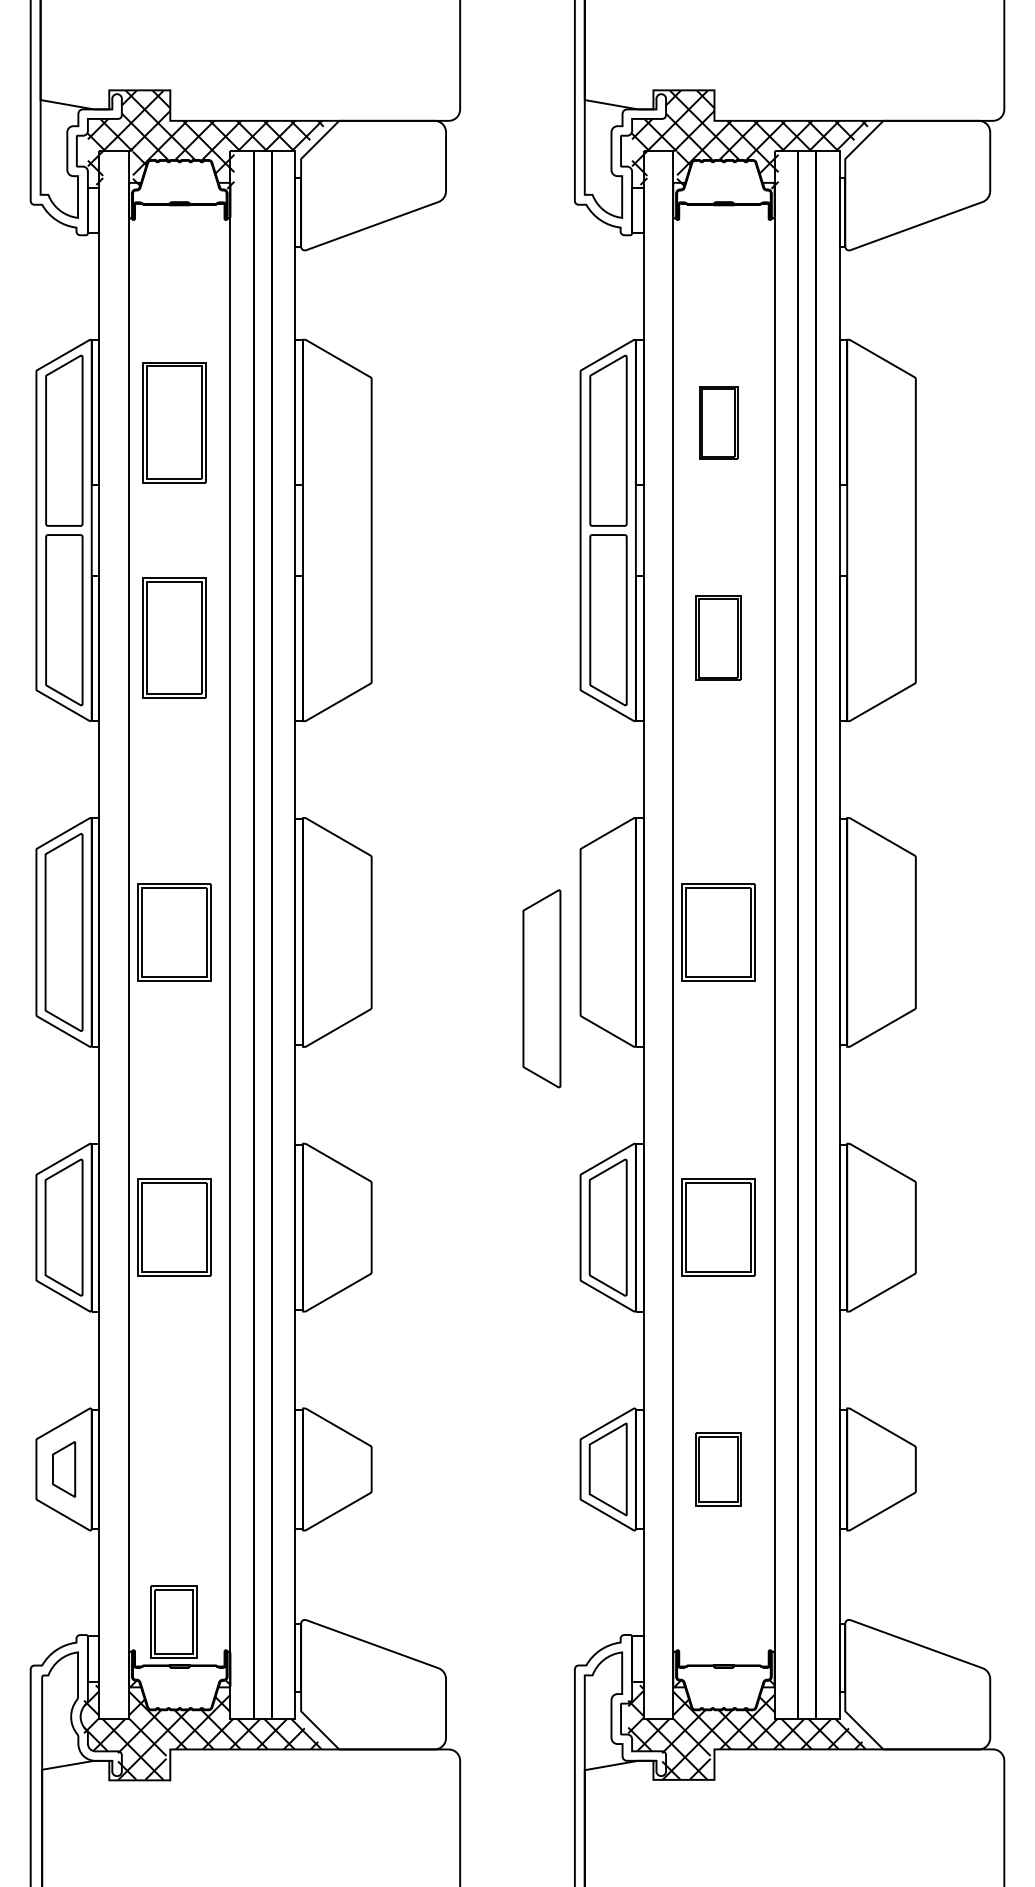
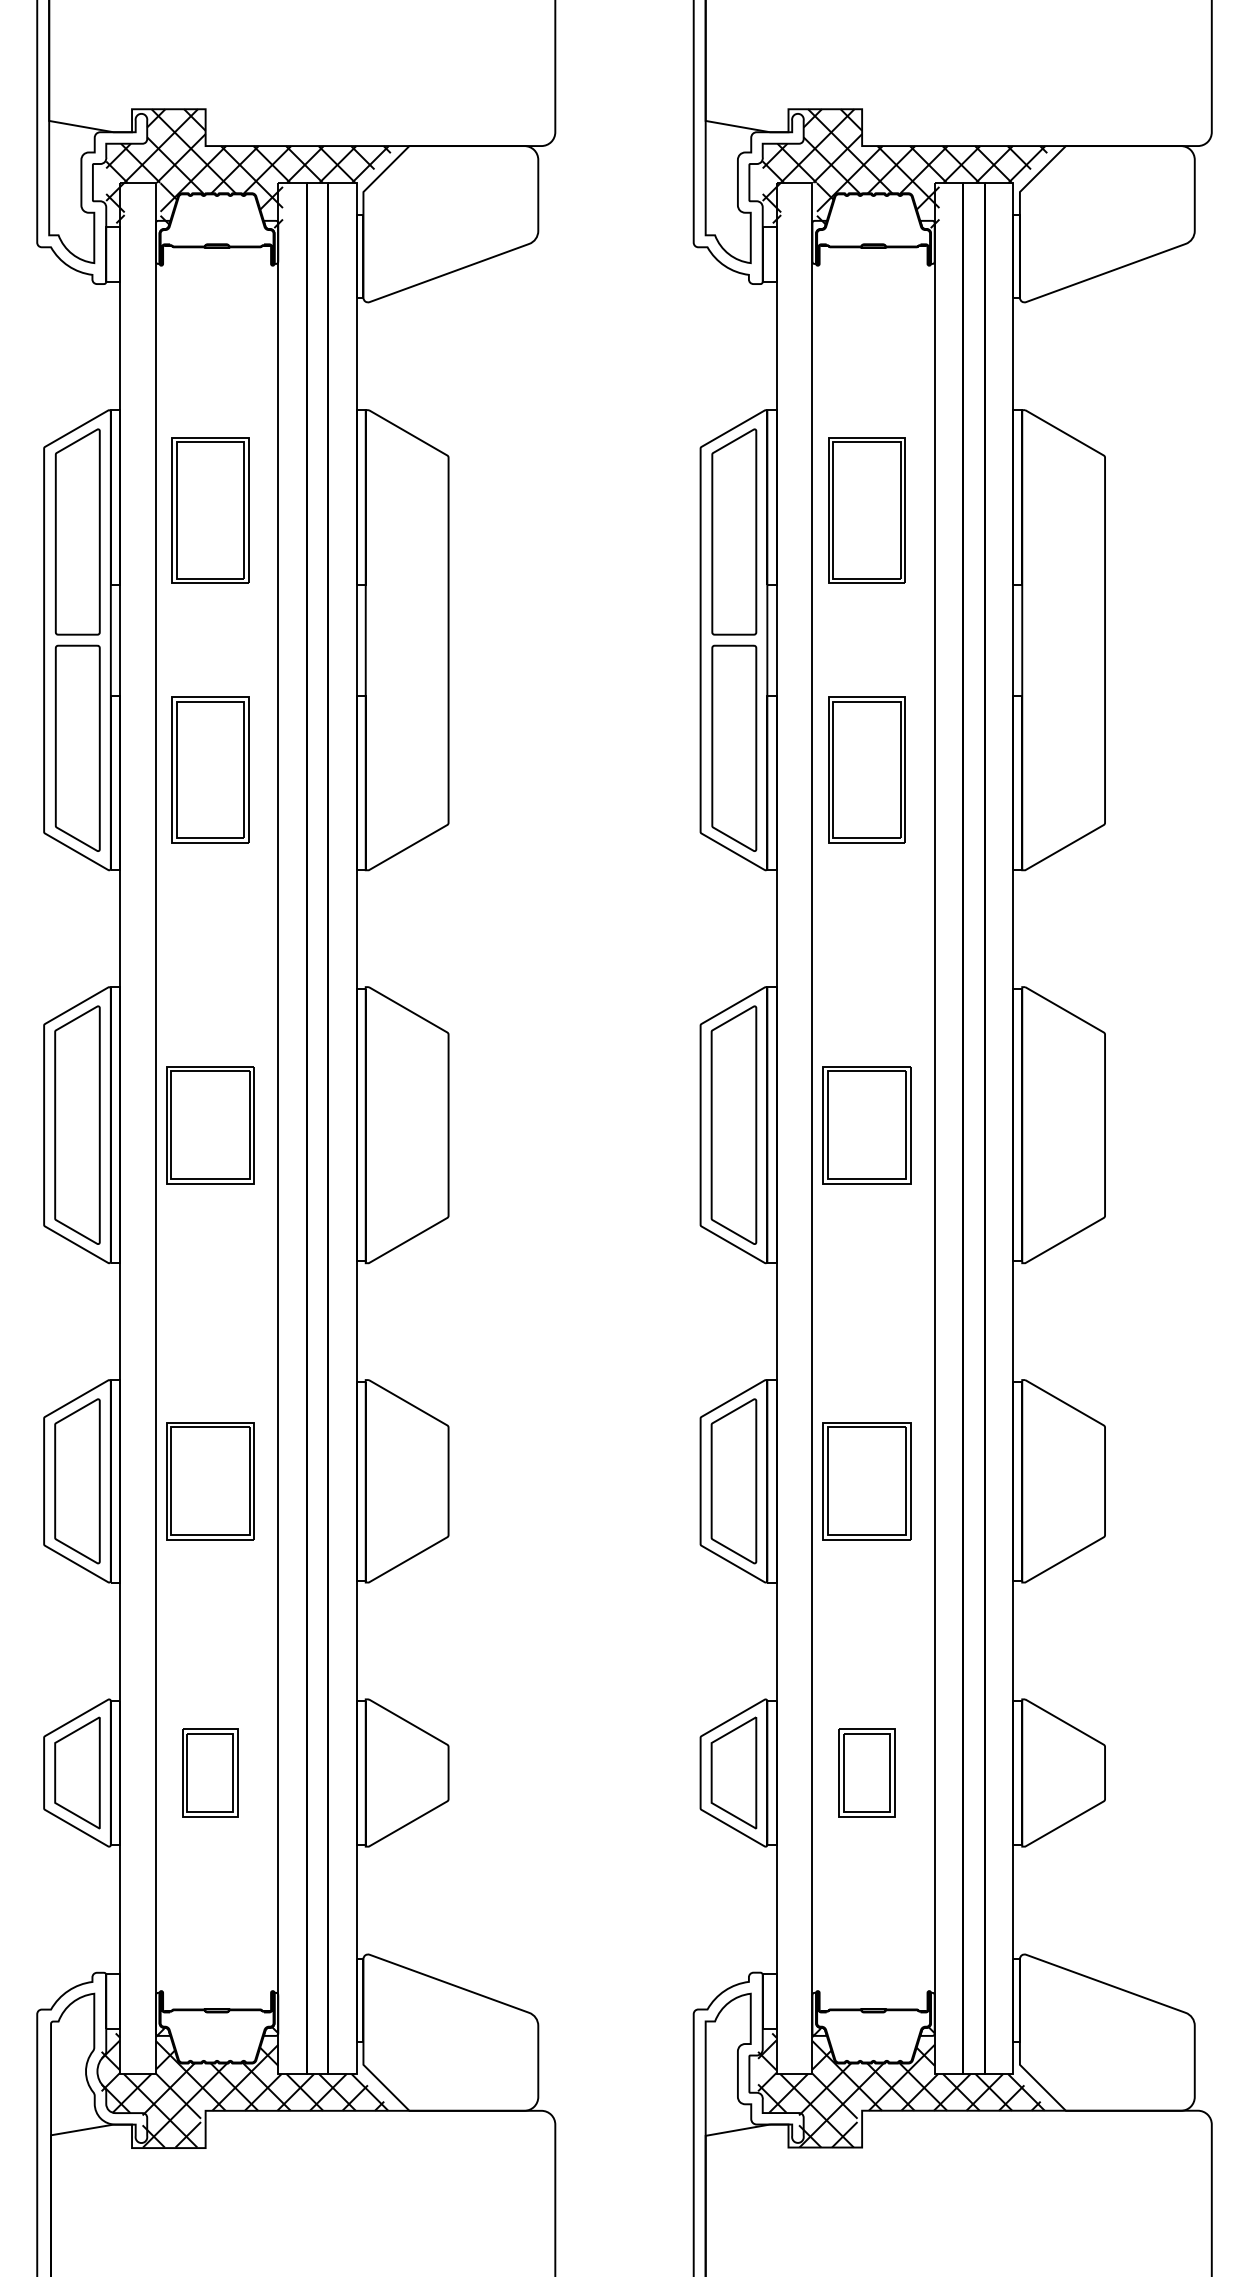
part: (718, 422) -> (866, 510), size x1.67
part: (718, 637) -> (866, 769), size x1.43
part: (541, 988) -> (733, 1124), moved
part: (64, 1469) -> (77, 1772), size x1.67
part: (174, 1621) -> (210, 1772), moved

